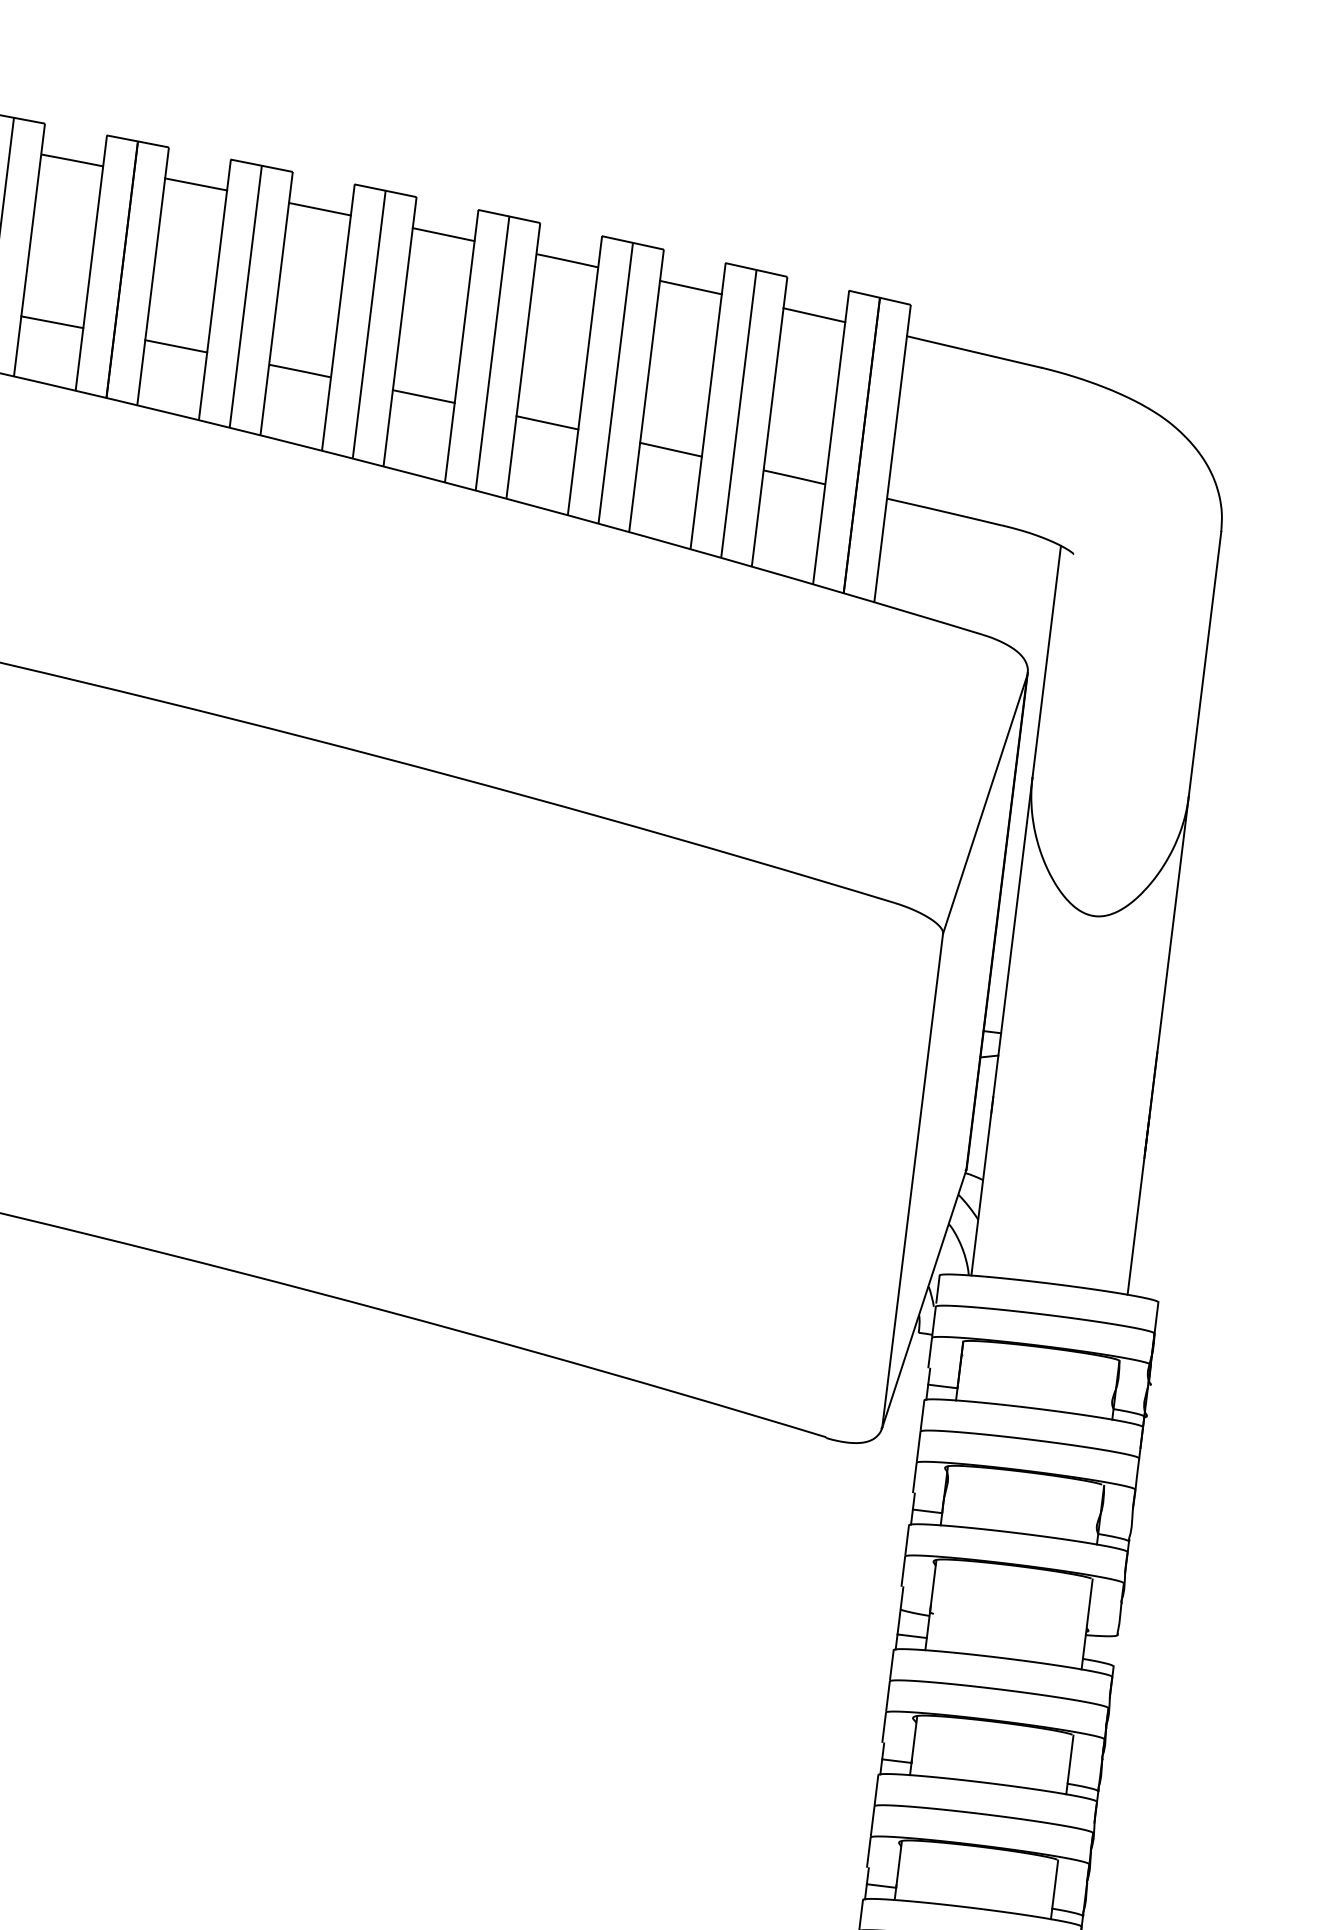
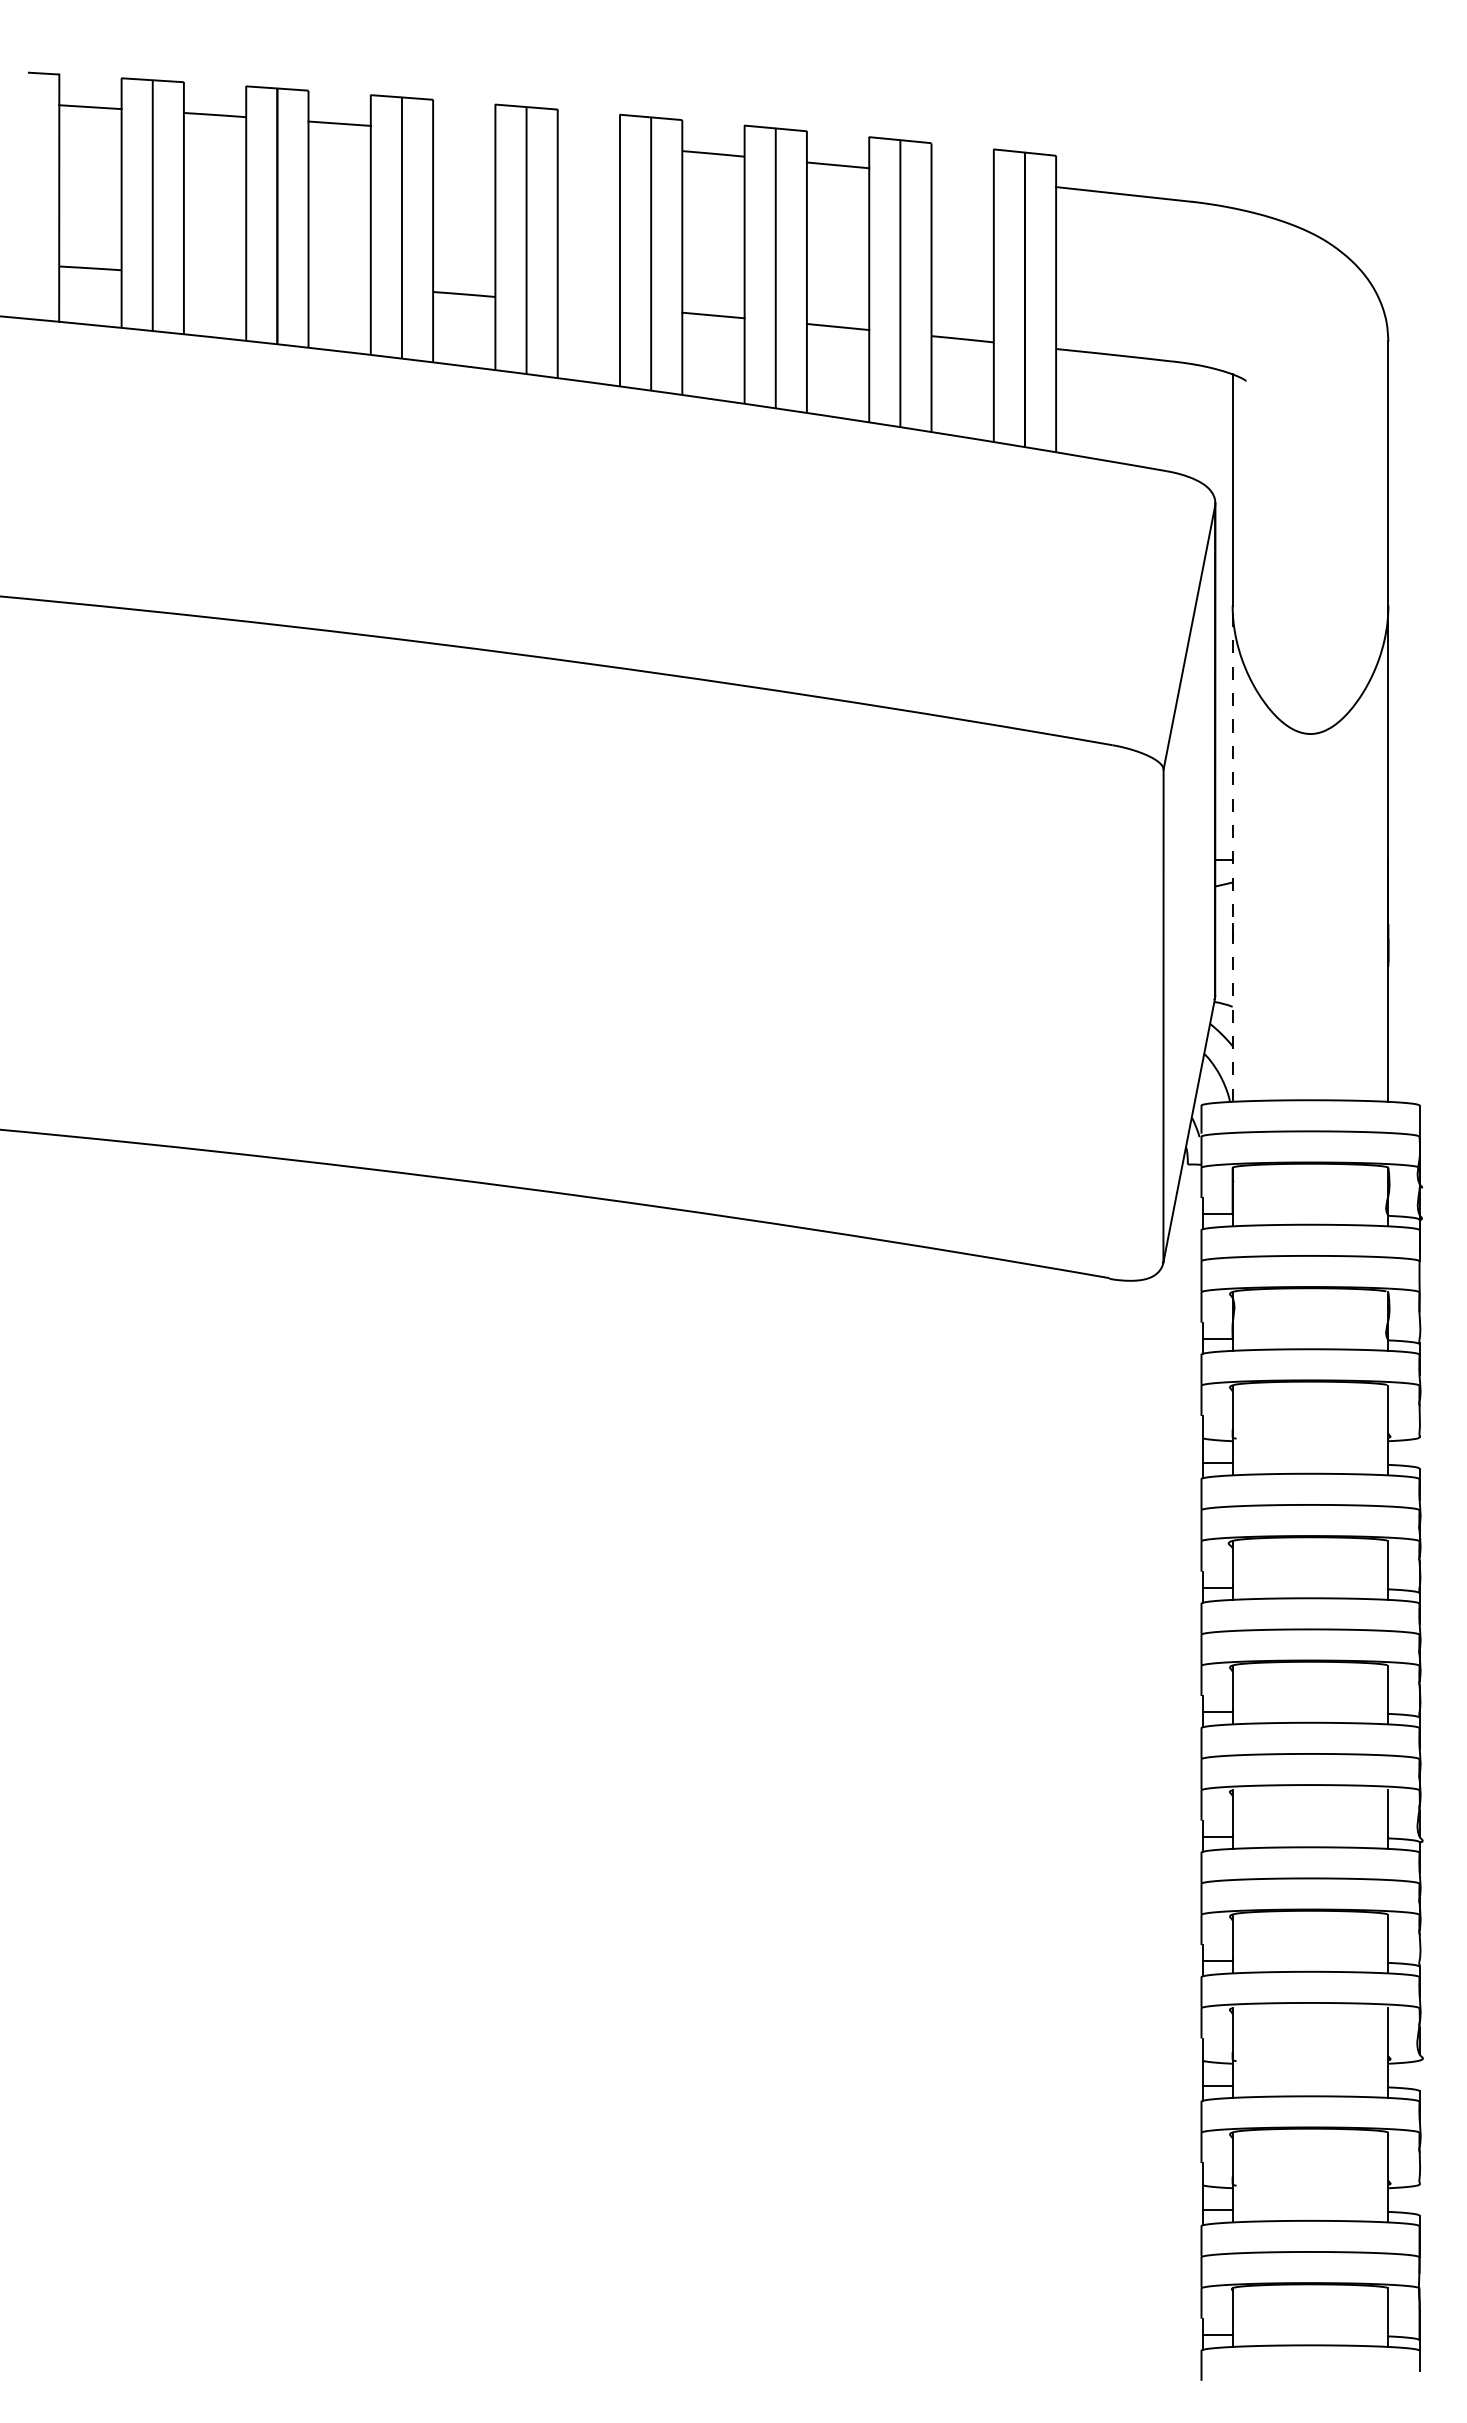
line: (320, 208) -> (464, 132), removed
line: (443, 233) -> (588, 142), removed
line: (814, 315) -> (962, 177), removed
line: (51, 322) -> (214, 276), removed
line: (176, 345) -> (339, 284), removed
line: (423, 396) -> (588, 304), removed
line: (1001, 1026) -> (1232, 853), solid -> dashed

